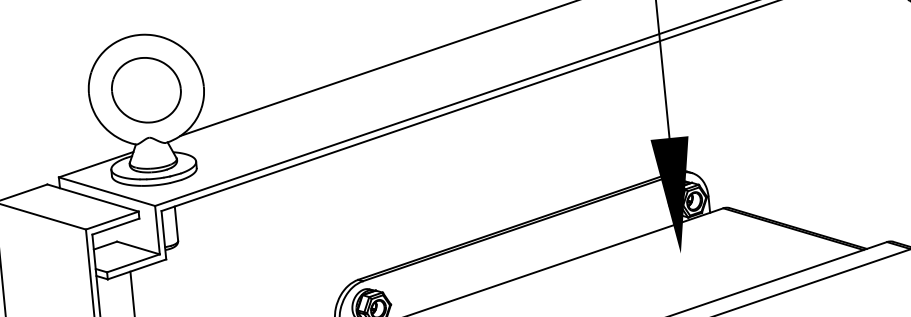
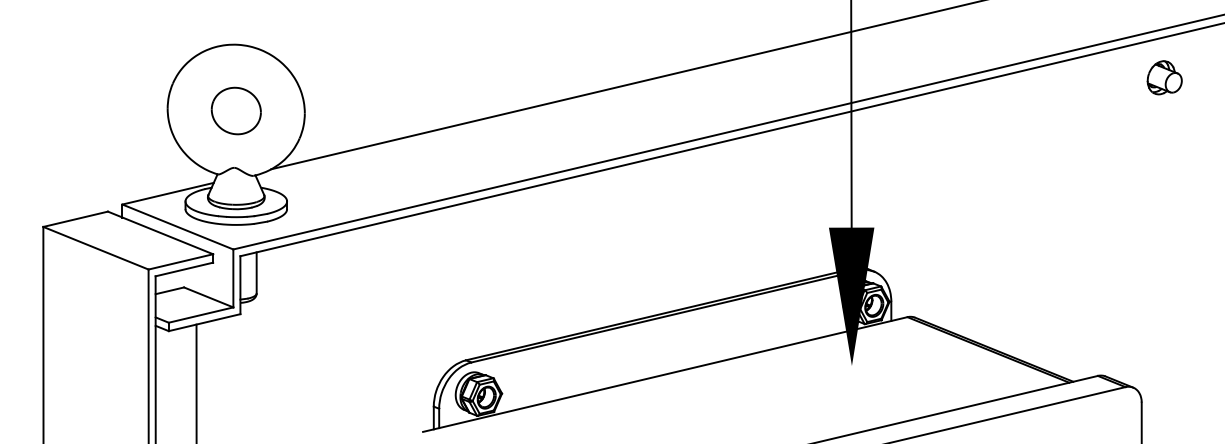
part: (146, 89) -> (236, 110), size x0.6

